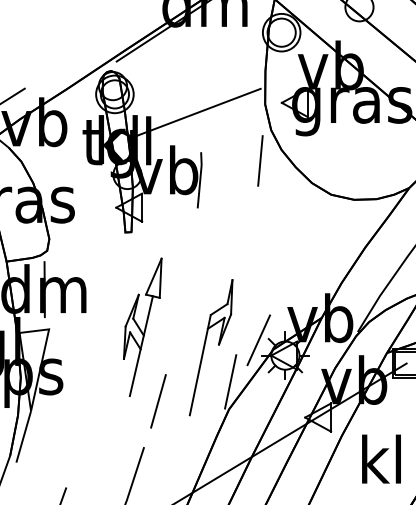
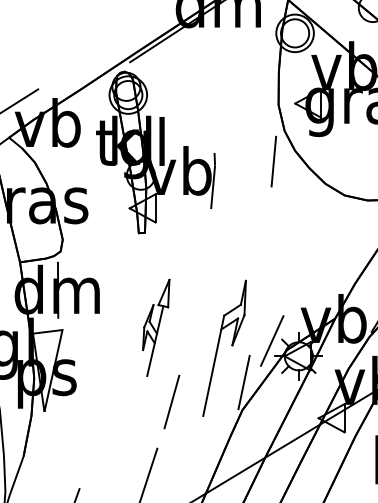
line: (195, 112) -> (208, 113), removed
part: (142, 326) -> (155, 327), size x0.7
line: (23, 436) -> (36, 437), removed

